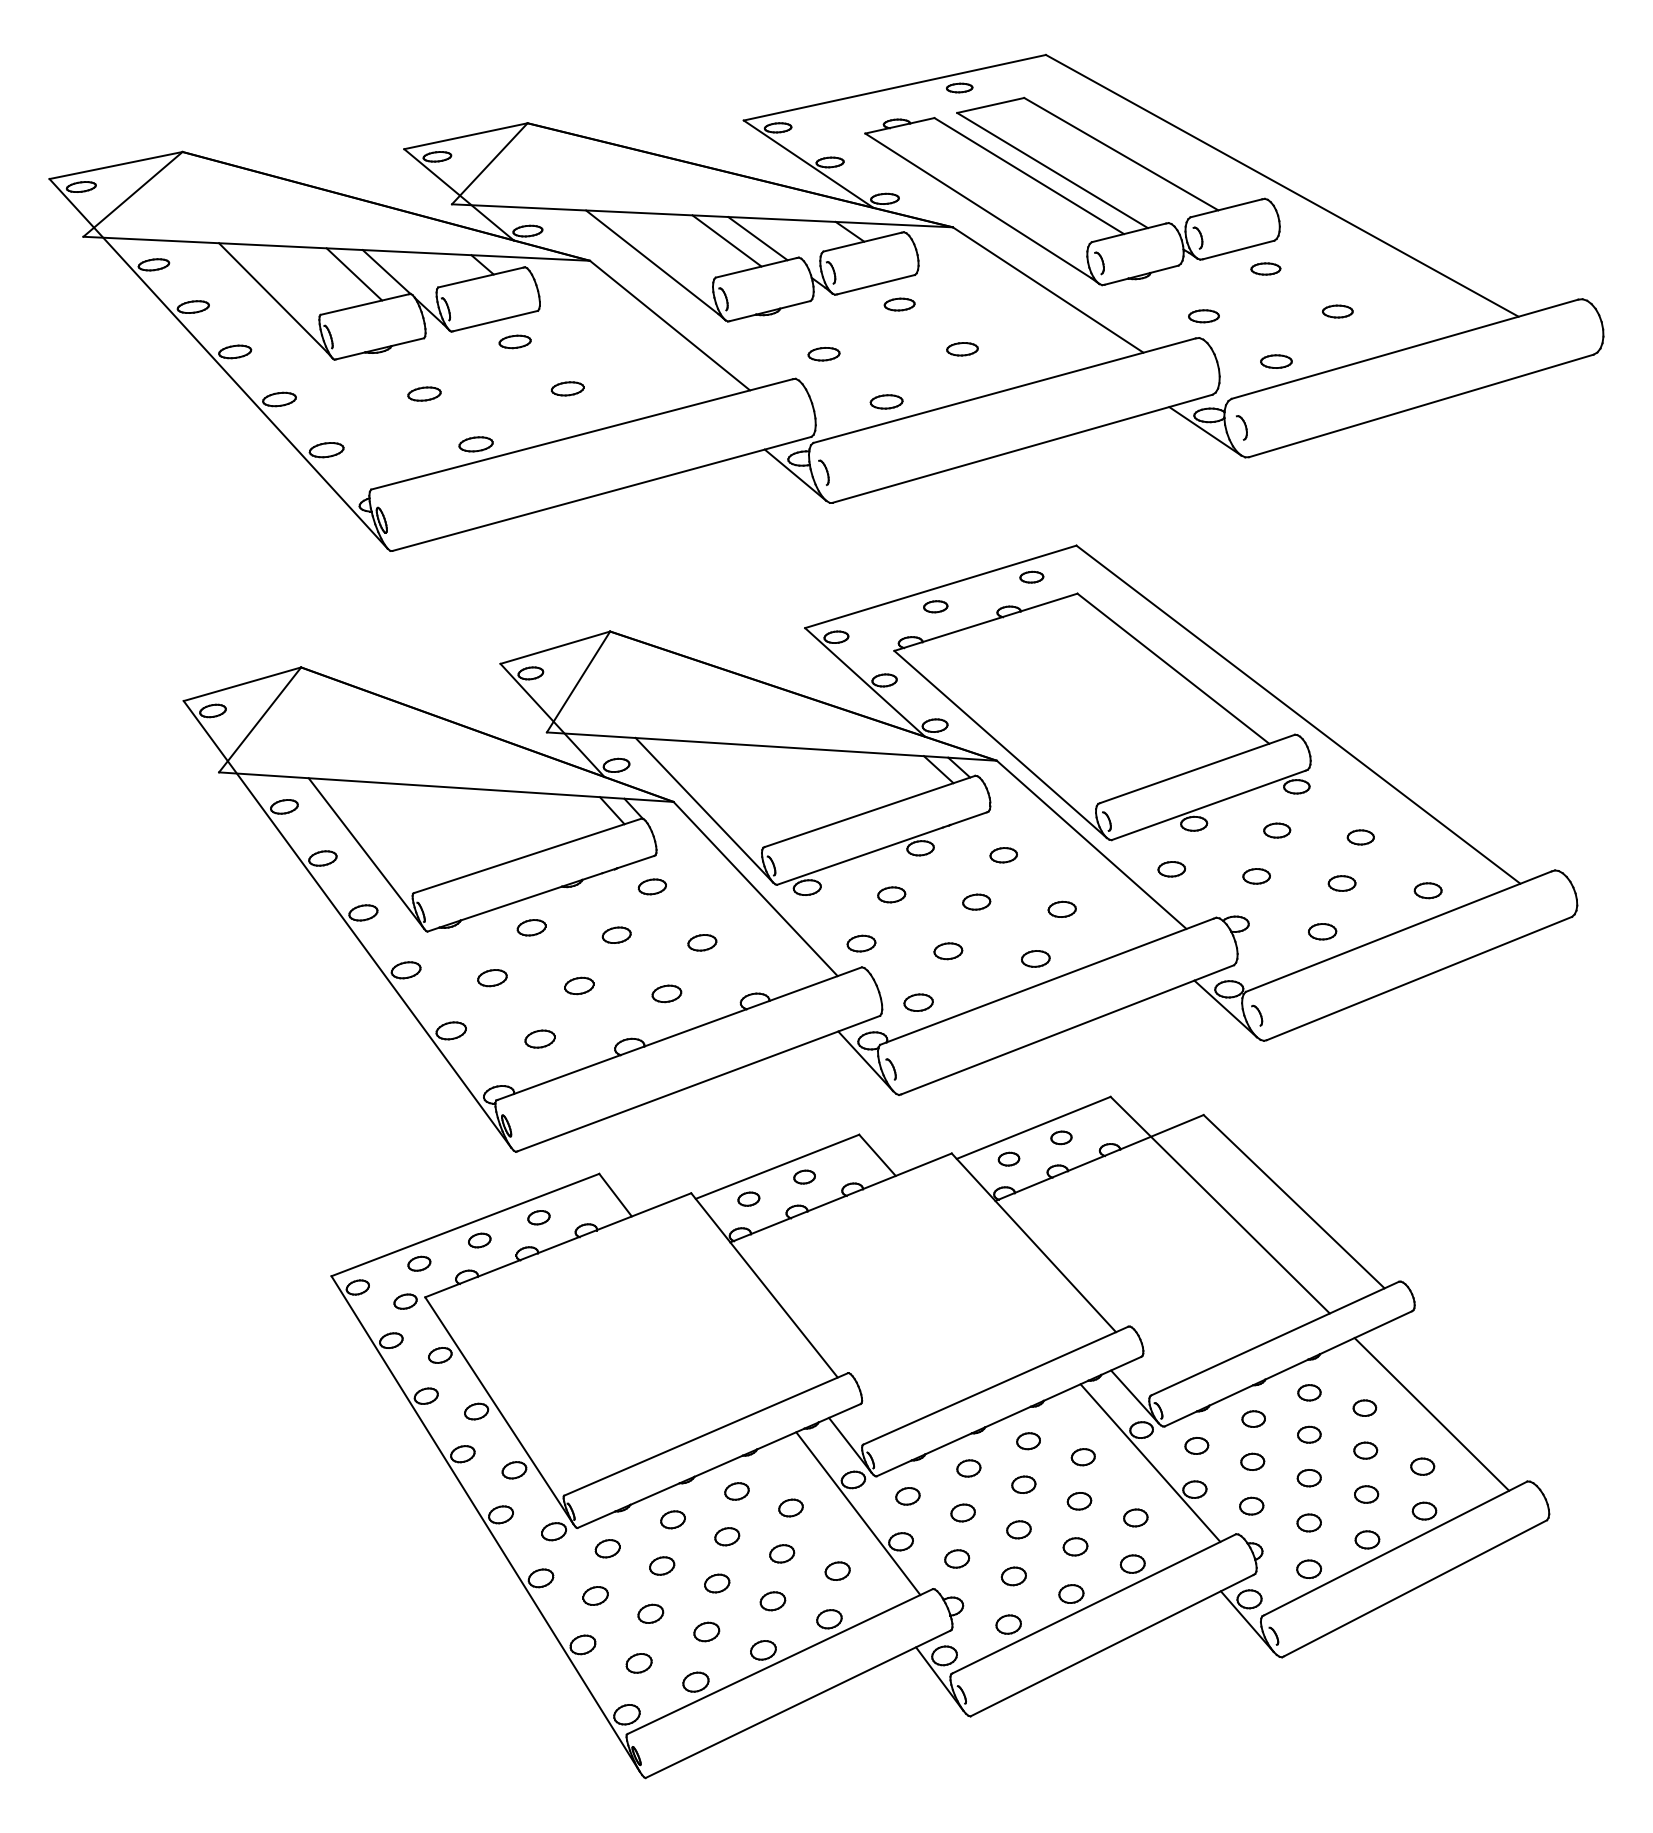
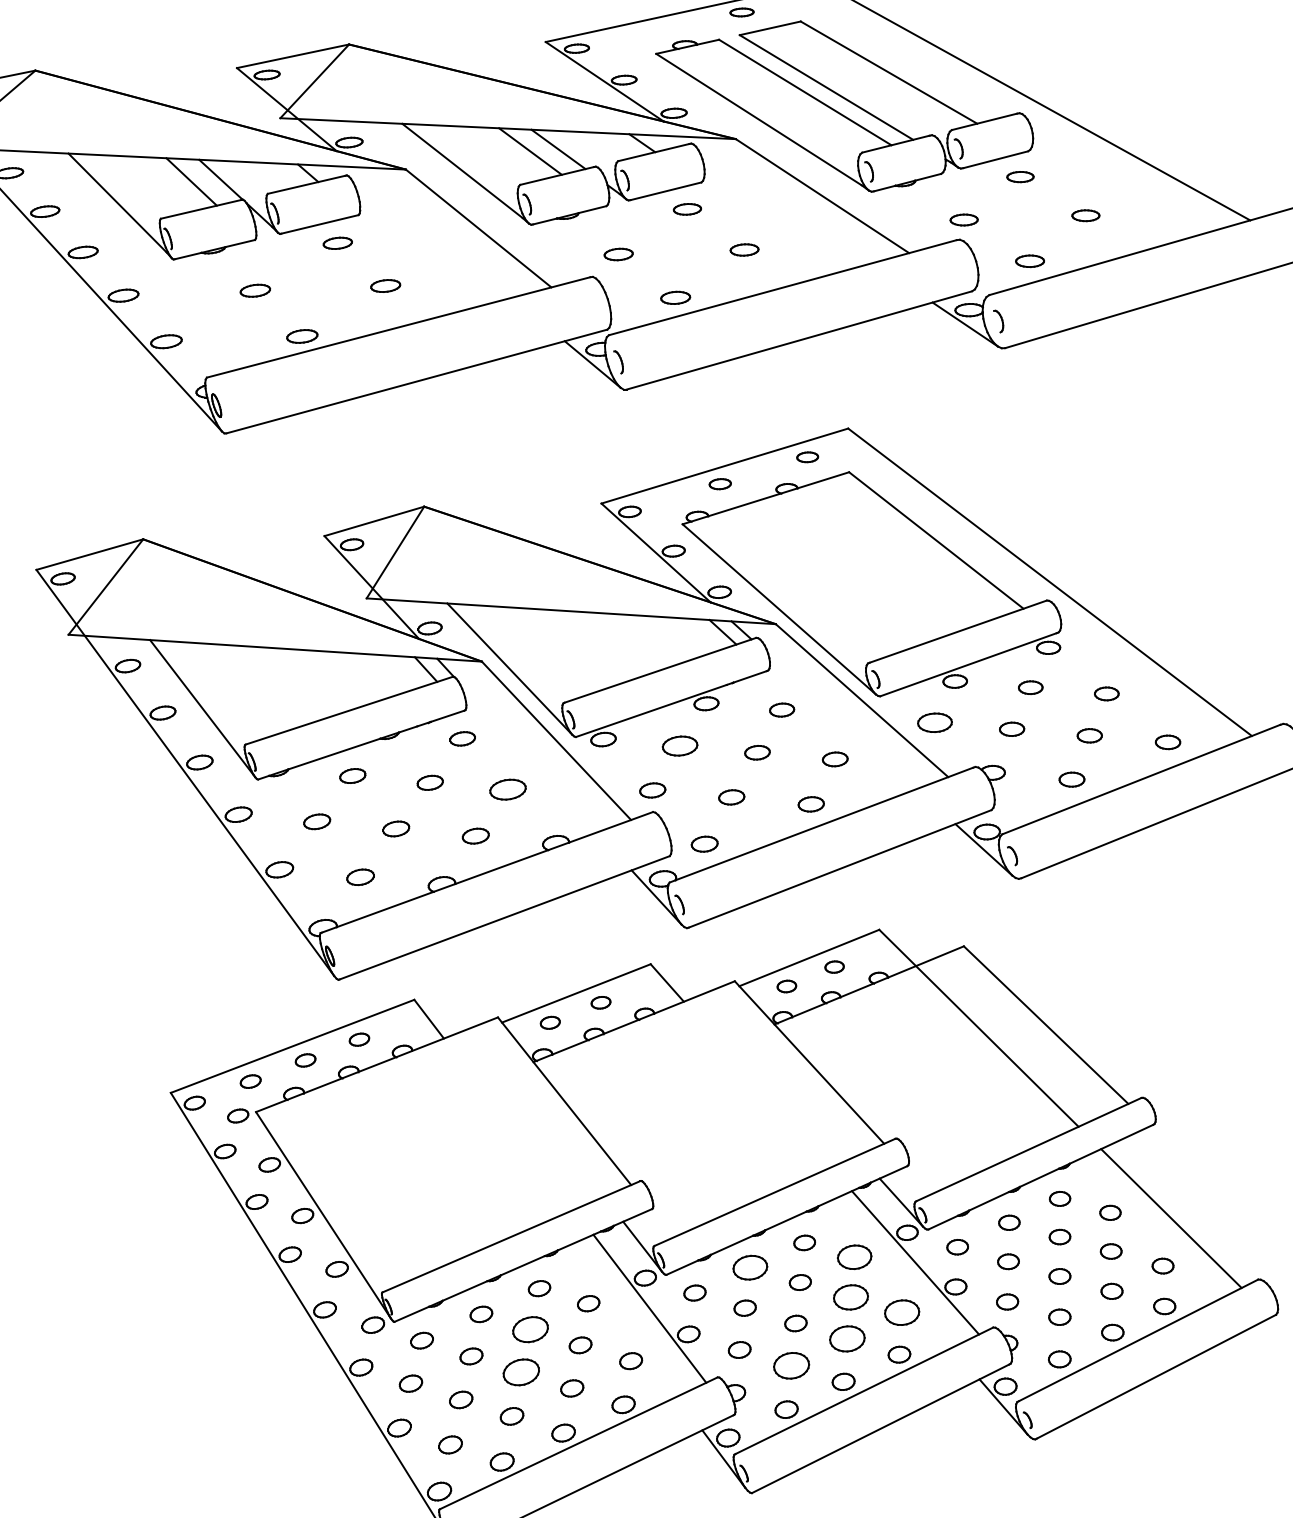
part: (1171, 869) -> (934, 723), size x1.4
part: (891, 894) -> (680, 745), size x1.4
part: (702, 942) -> (508, 789), size x1.4
part: (1082, 1457) -> (853, 1257), size x1.6
part: (968, 1468) -> (750, 1267), size x1.6
part: (1079, 1501) -> (850, 1297), size x1.6
part: (1135, 1517) -> (901, 1312), size x1.6
part: (727, 1536) -> (530, 1329), size x1.6
part: (1075, 1546) -> (847, 1338), size x1.6
part: (1013, 1576) -> (790, 1365), size x1.6
part: (717, 1583) -> (521, 1372), size x1.6

